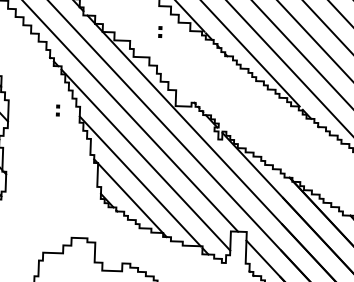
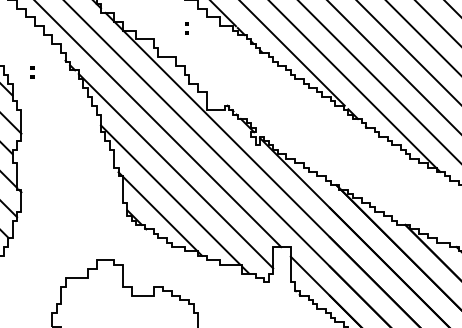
part: (57, 110) -> (32, 72), moved

